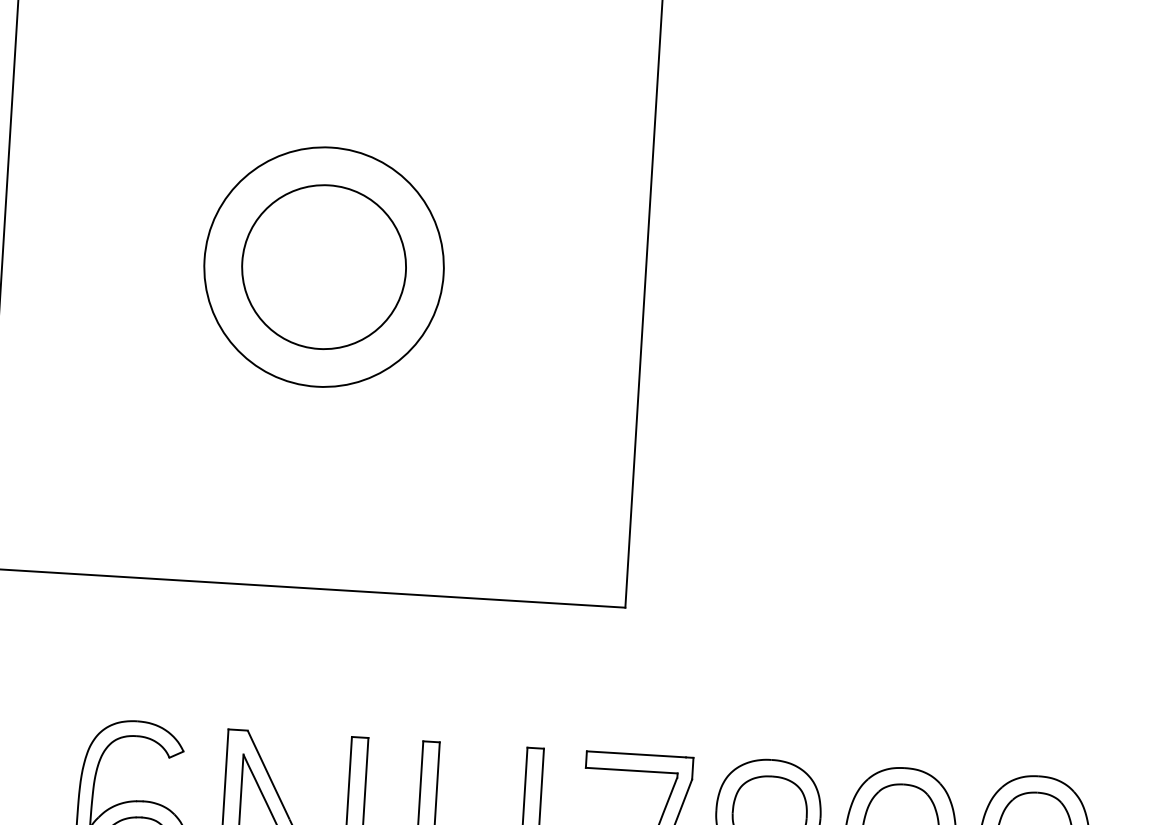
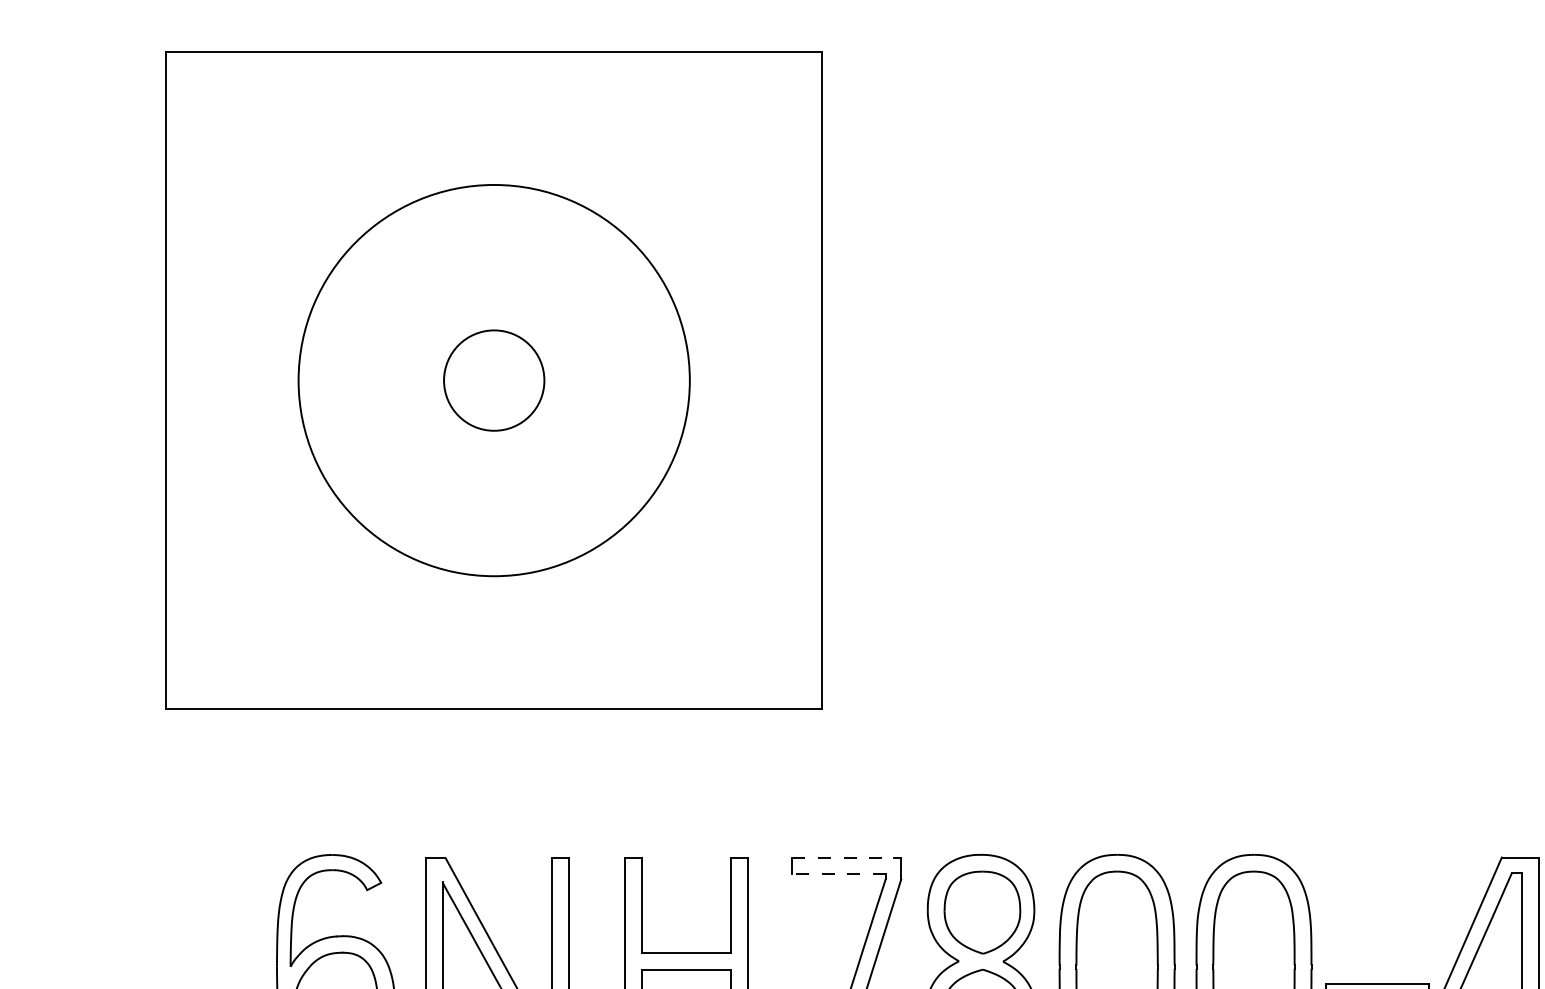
circle: (323, 267) -> (493, 380), size x0.6
circle: (323, 267) -> (493, 380), size x1.6
line: (636, 754) -> (842, 857), solid -> dashed
line: (632, 770) -> (839, 874), solid -> dashed

